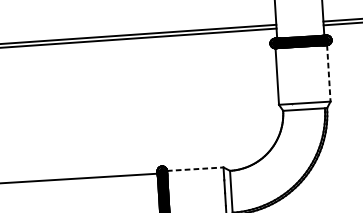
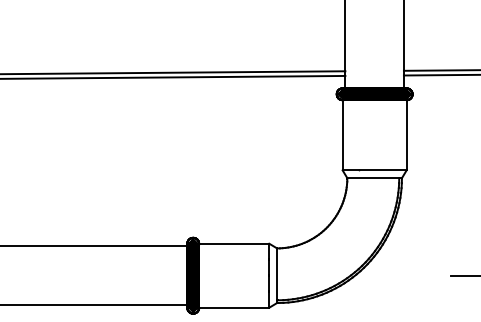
line: (328, 73) -> (406, 135), dashed -> solid
line: (195, 169) -> (234, 243), dashed -> solid

